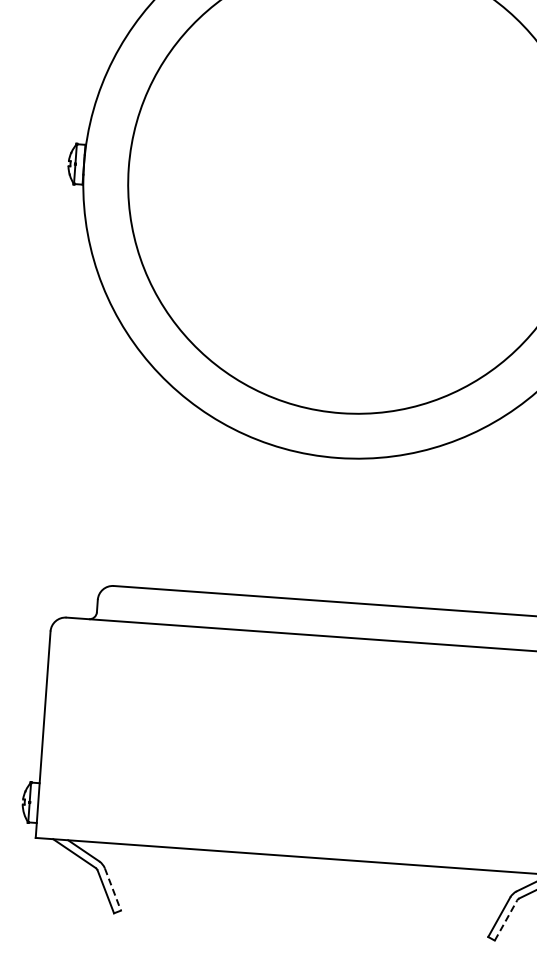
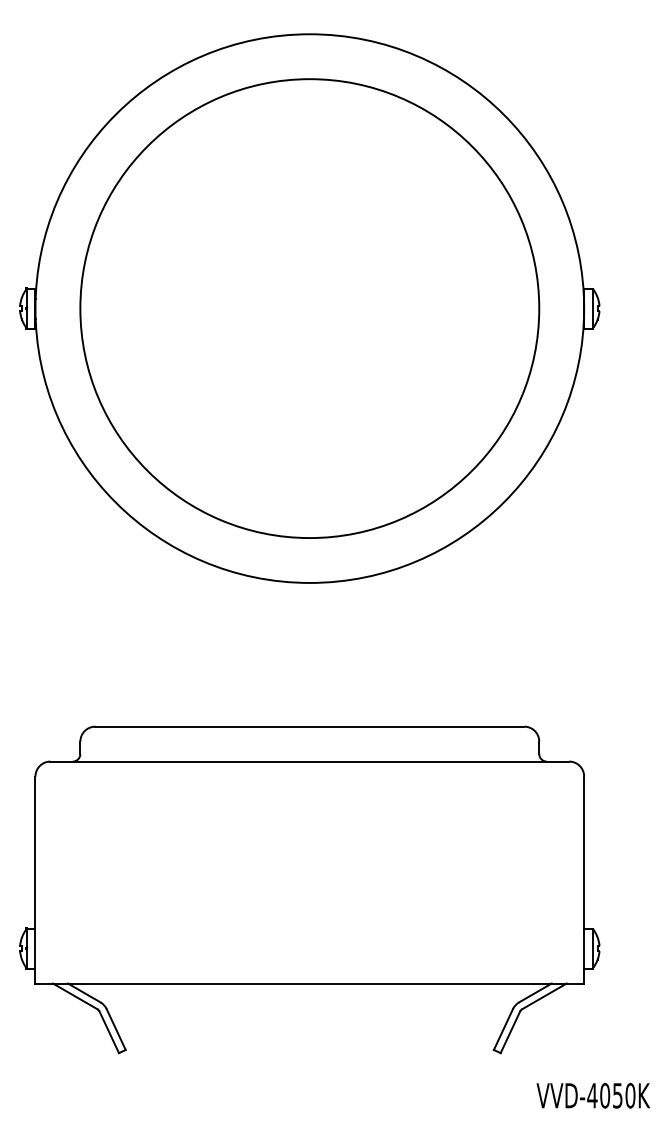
line: (113, 889) -> (116, 1029), dashed -> solid
line: (506, 920) -> (510, 1032), dashed -> solid

